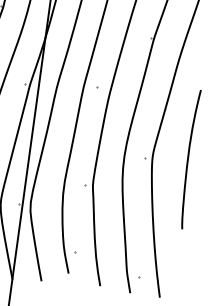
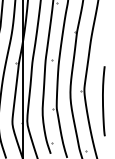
line: (188, 159) -> (103, 101), moved

